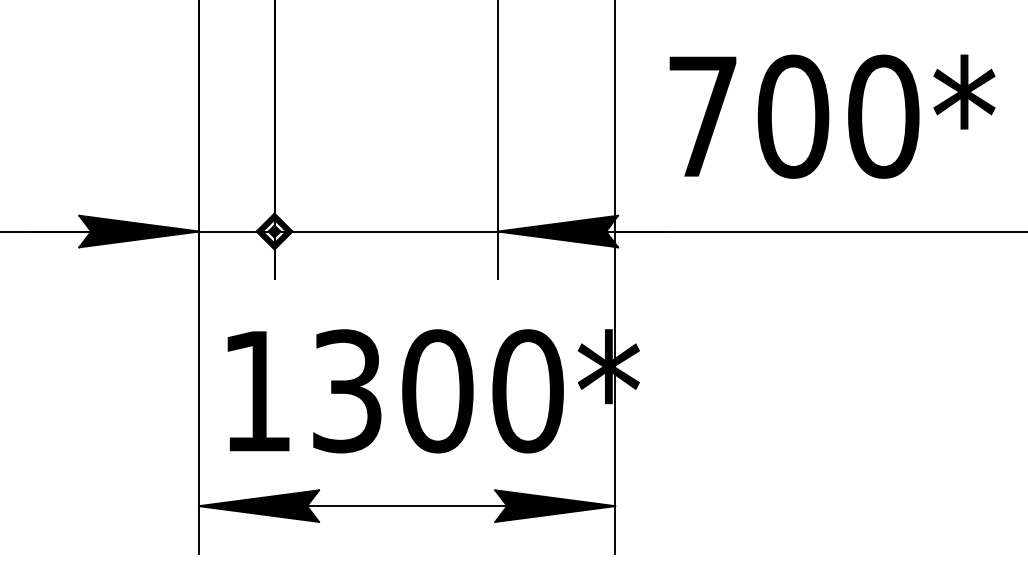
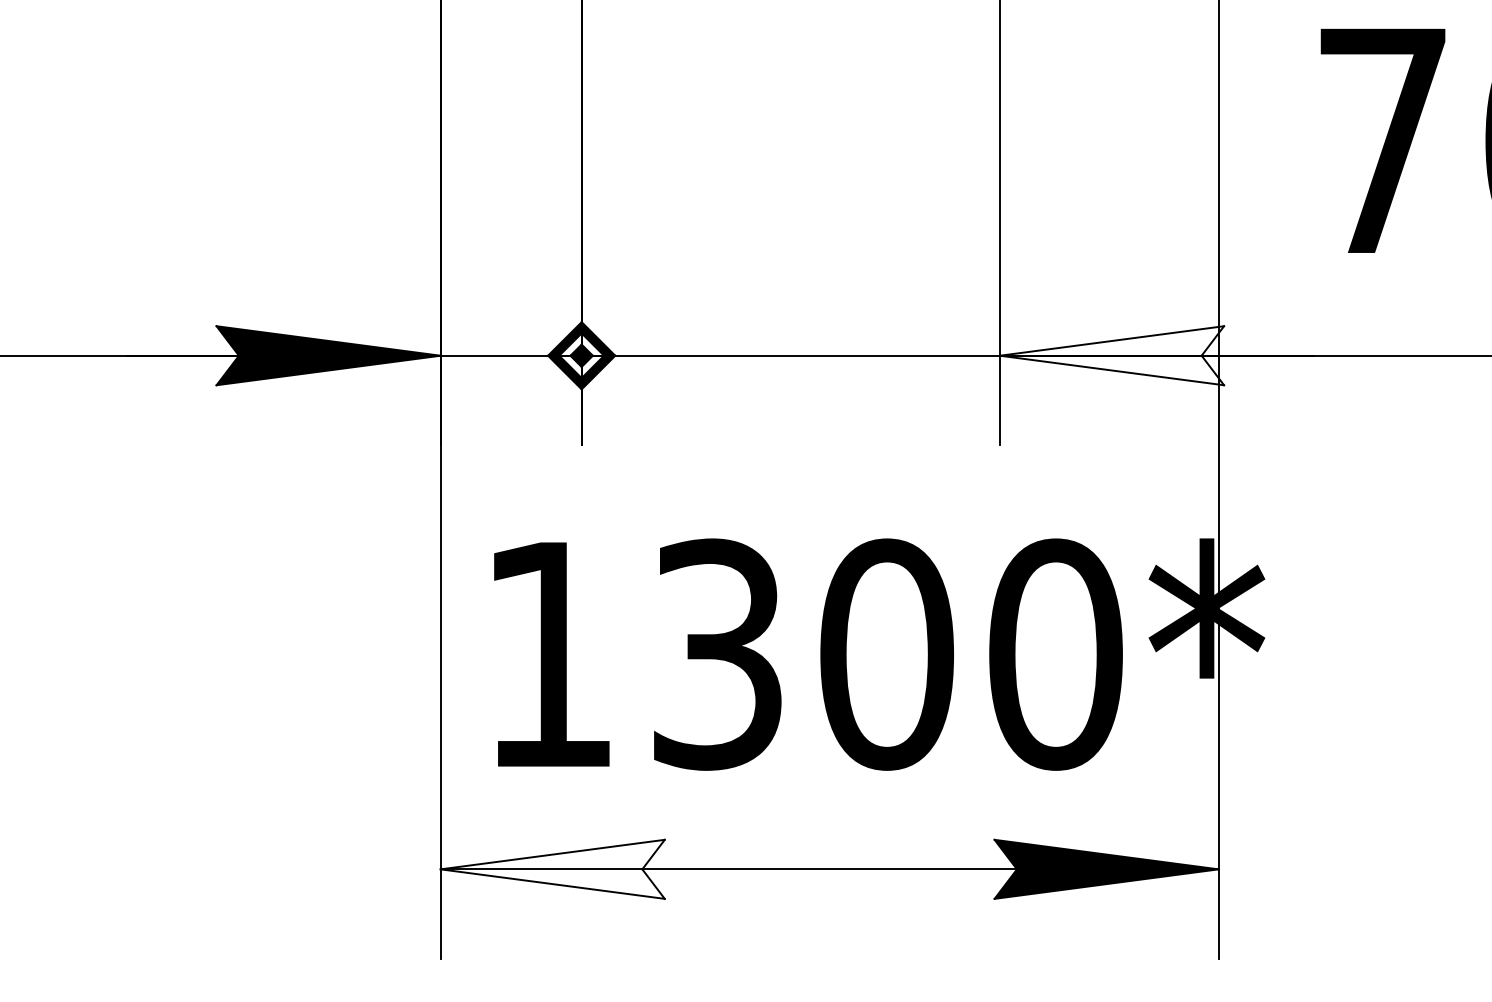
fill: (558, 231) -> (1112, 355), removed
fill: (258, 505) -> (551, 868), removed

